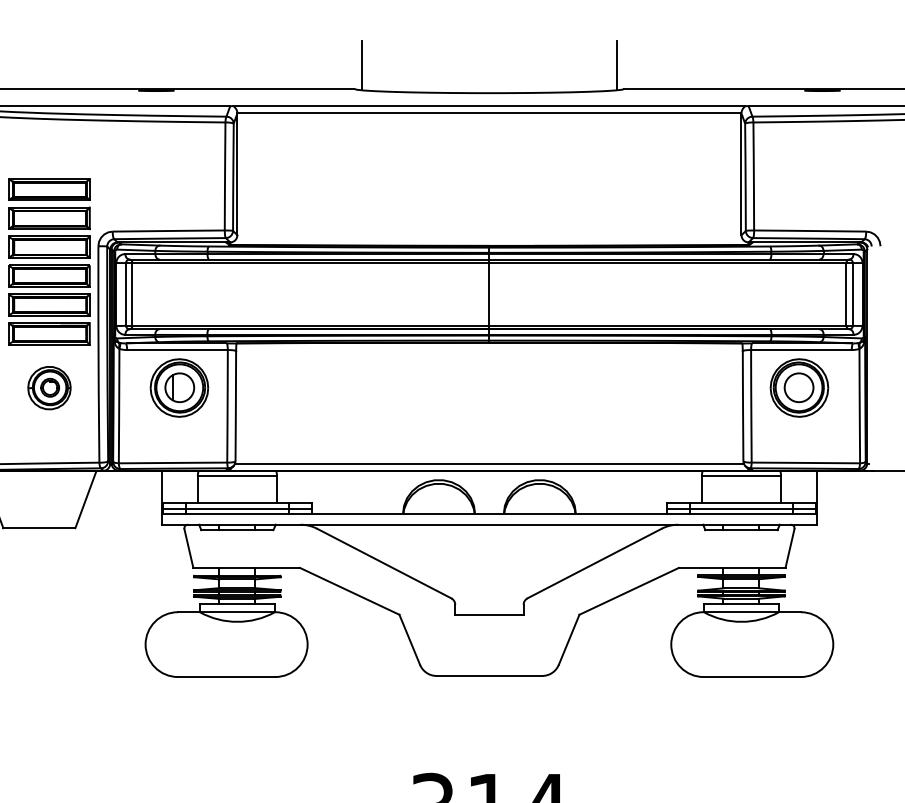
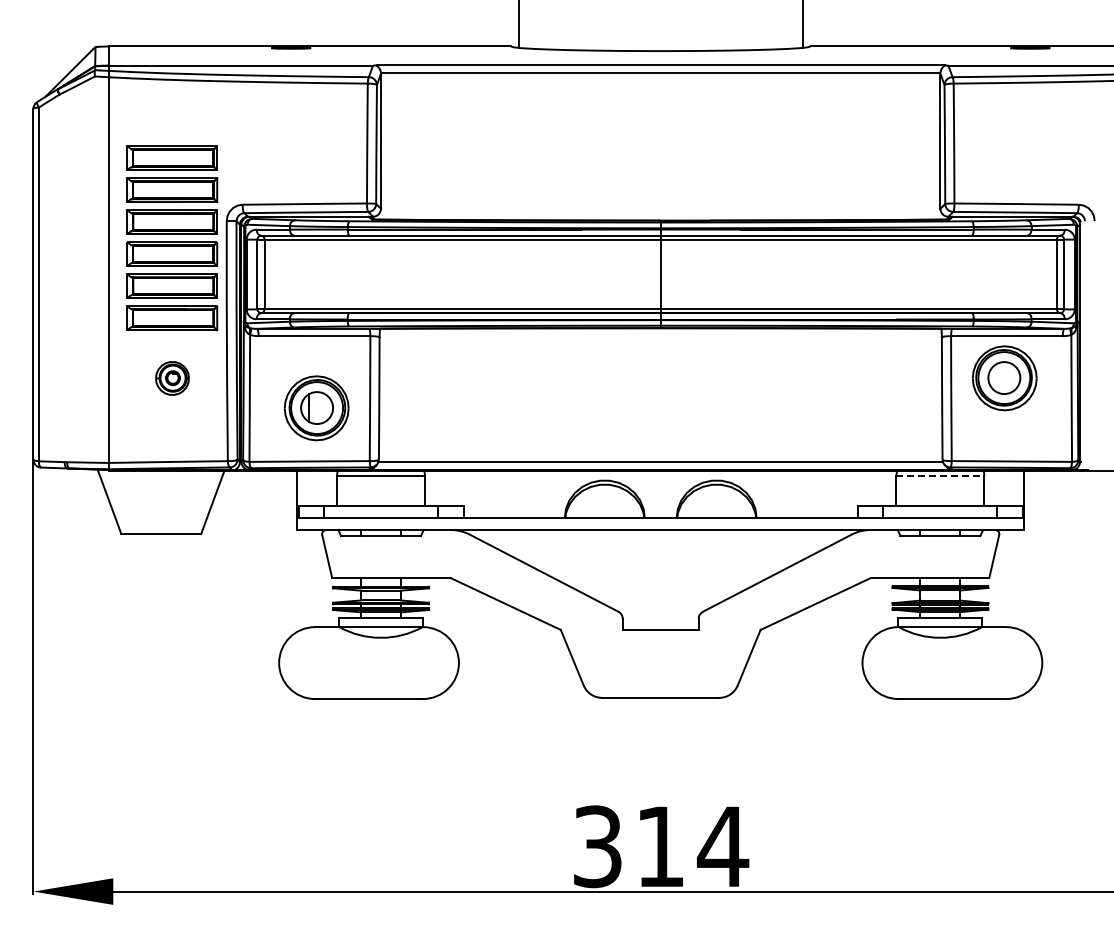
part: (49, 388) -> (172, 378), size x0.7
part: (179, 388) -> (316, 408), moved
line: (741, 476) -> (940, 476), solid -> dashed
line: (236, 508) -> (380, 512), removed
line: (740, 508) -> (939, 512), removed

